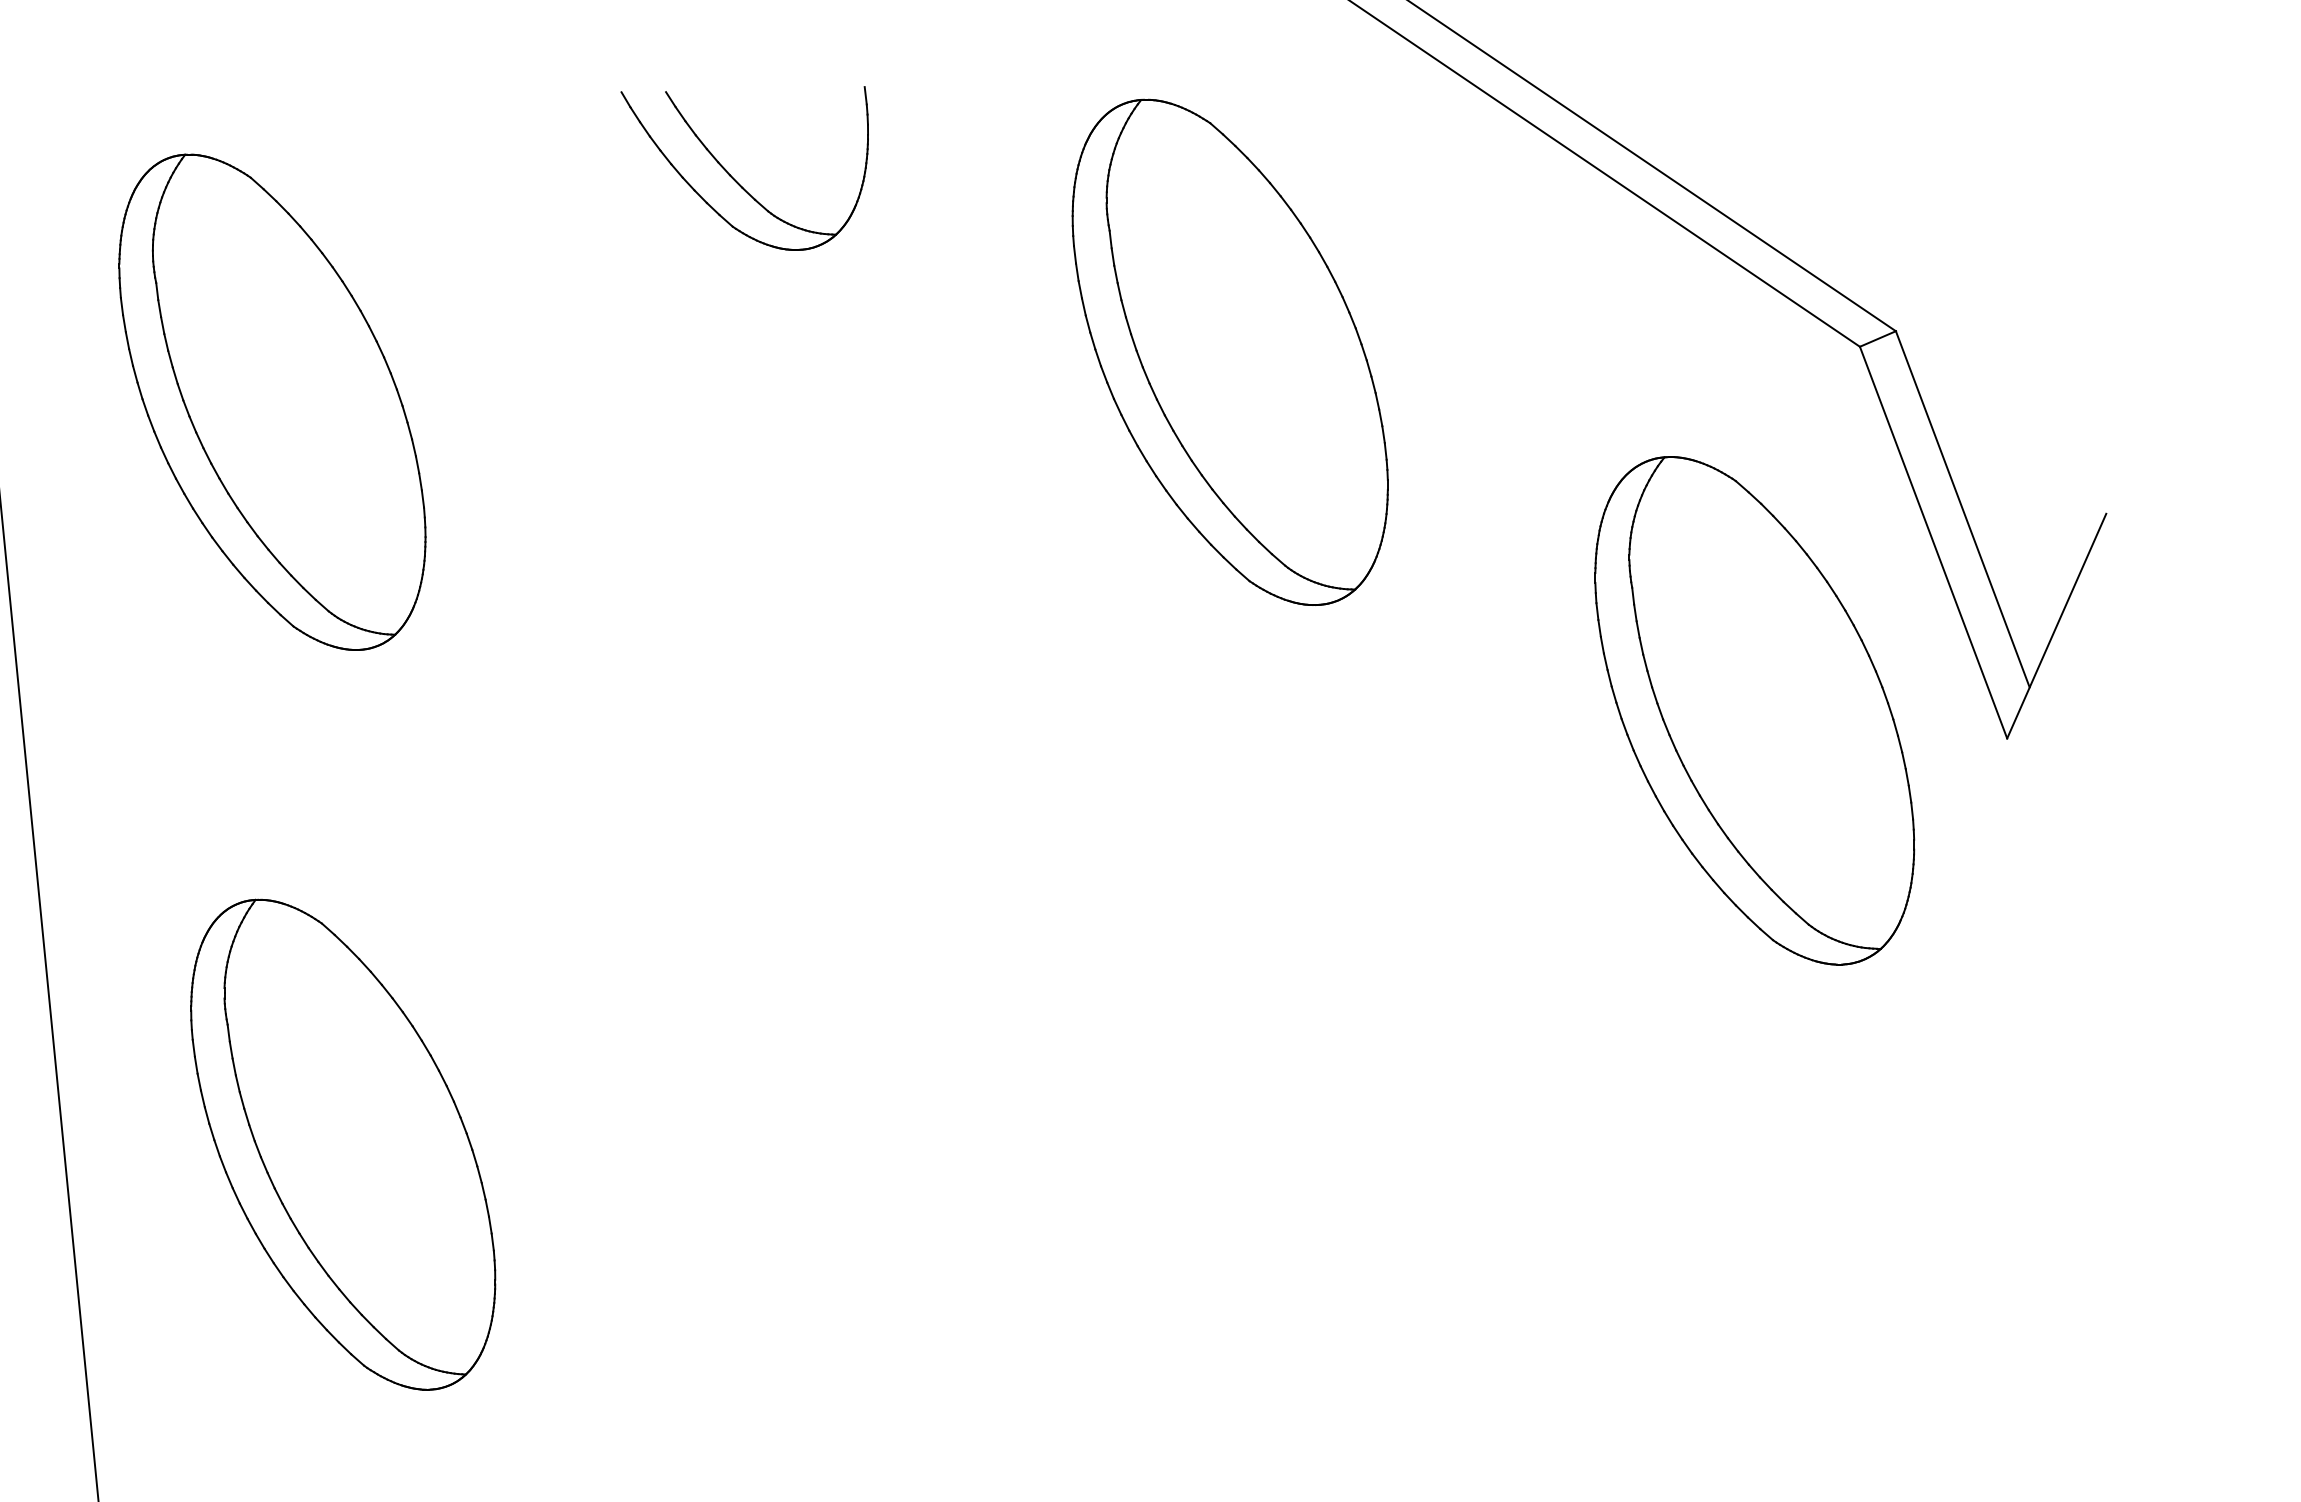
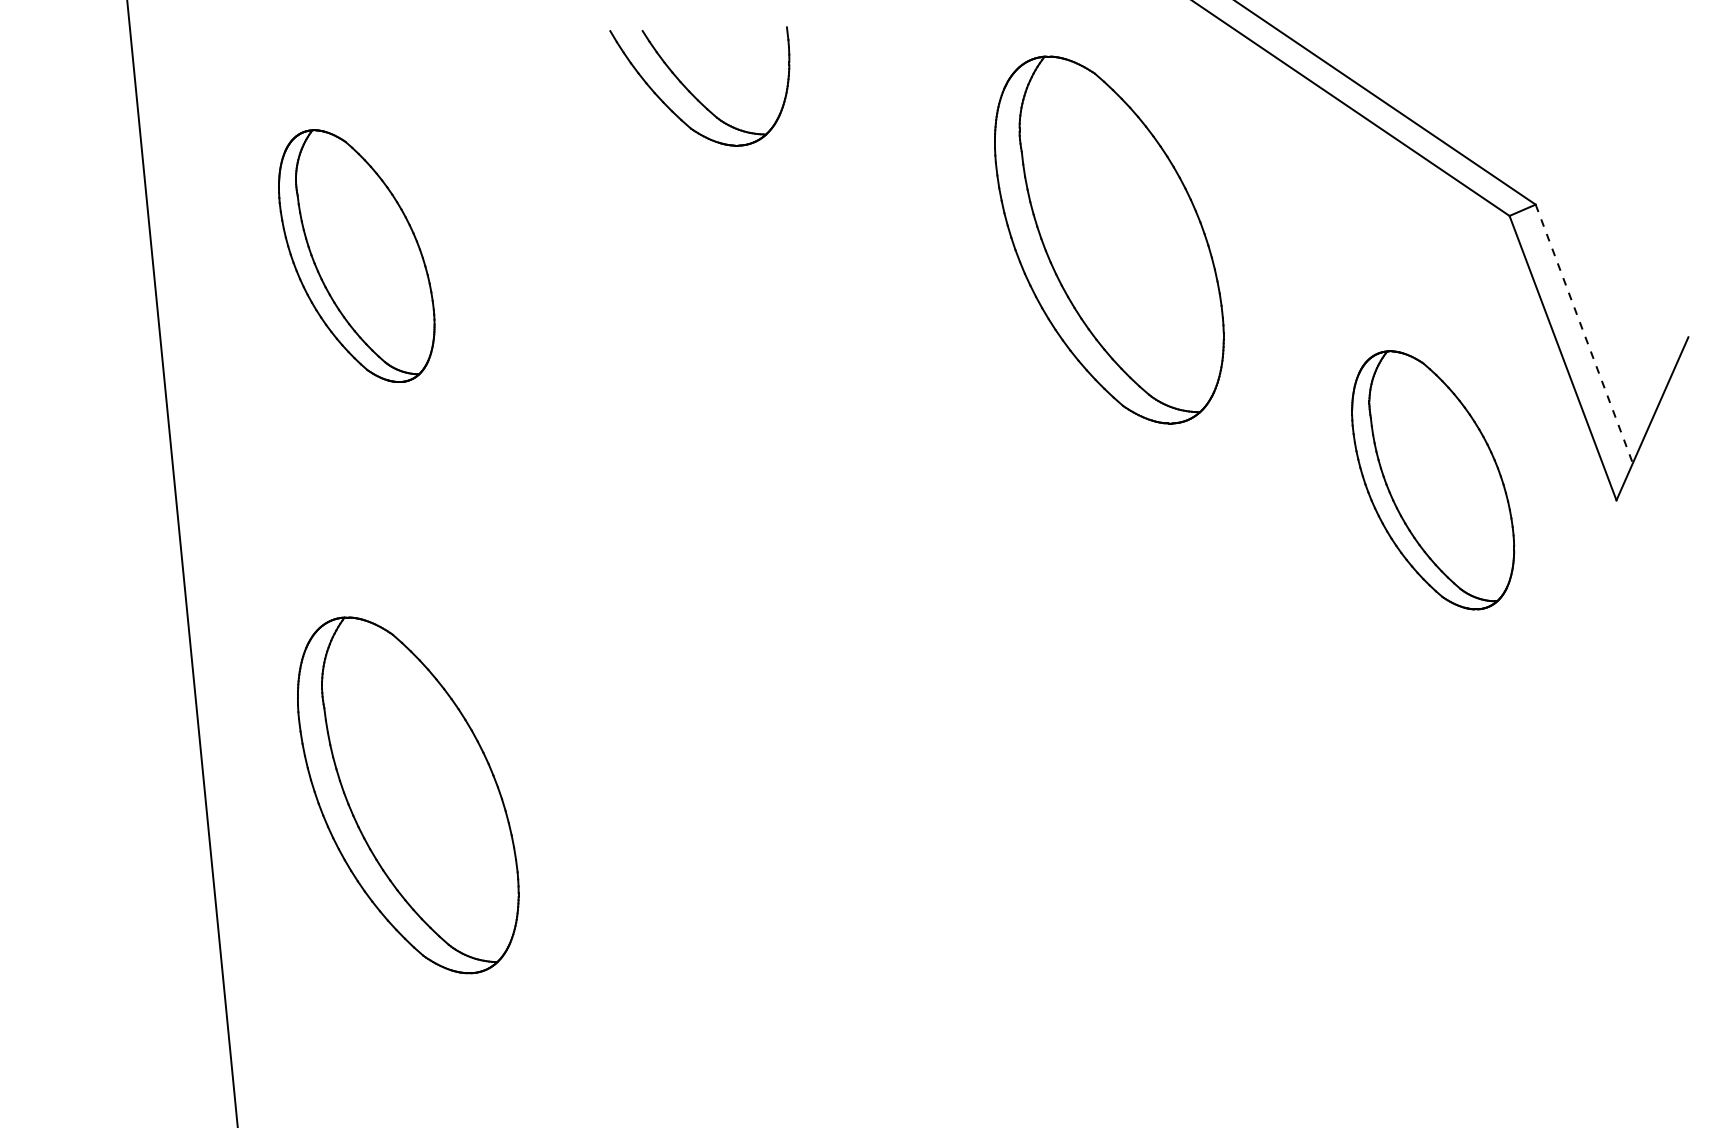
part: (1230, 351) -> (1109, 239), moved
part: (271, 401) -> (356, 255), size x0.7
line: (1963, 510) -> (1584, 334), solid -> dashed
part: (1753, 711) -> (1432, 480), size x0.7

